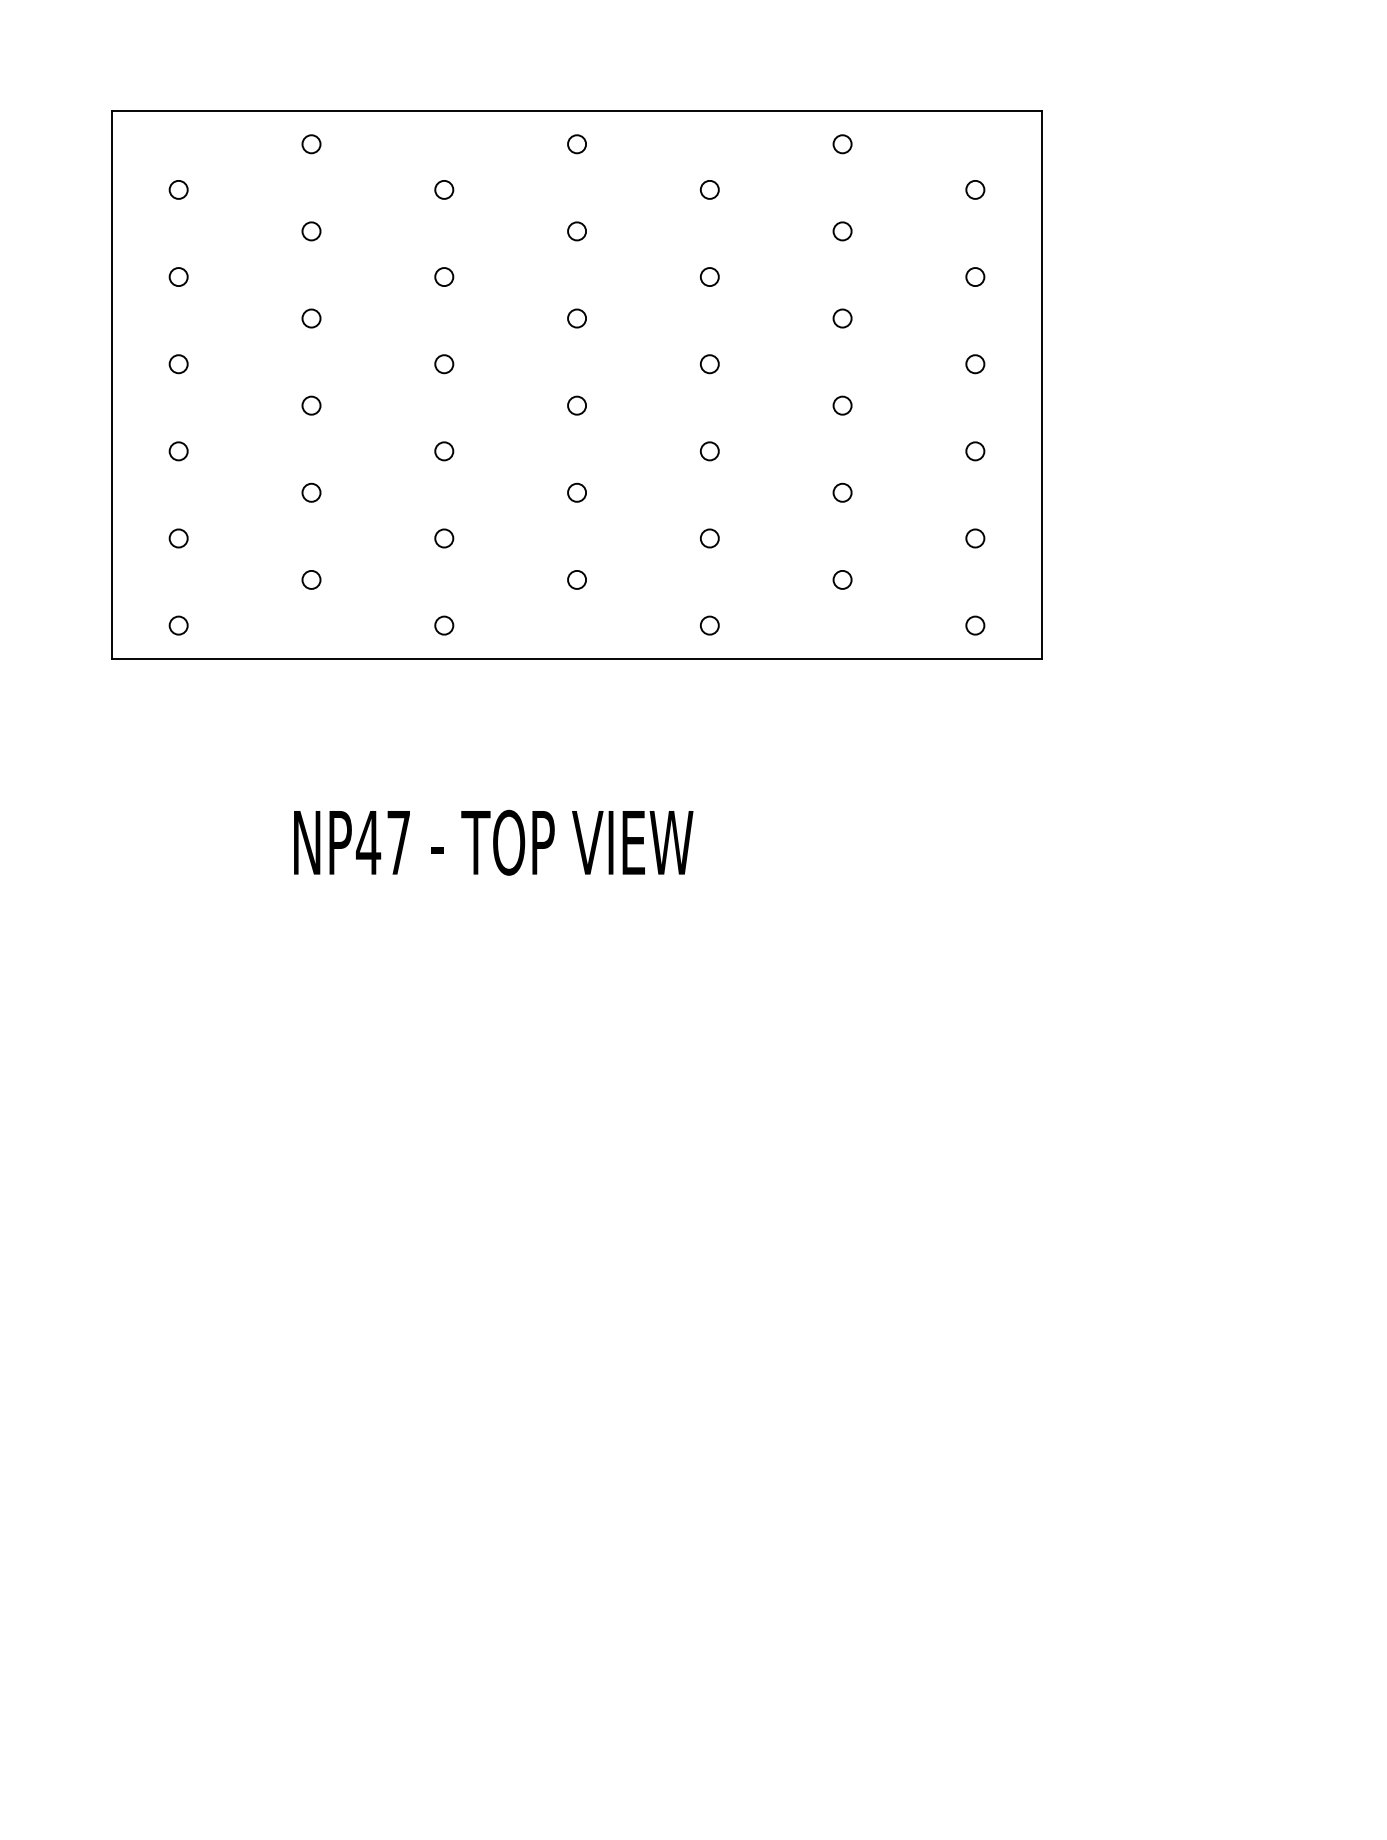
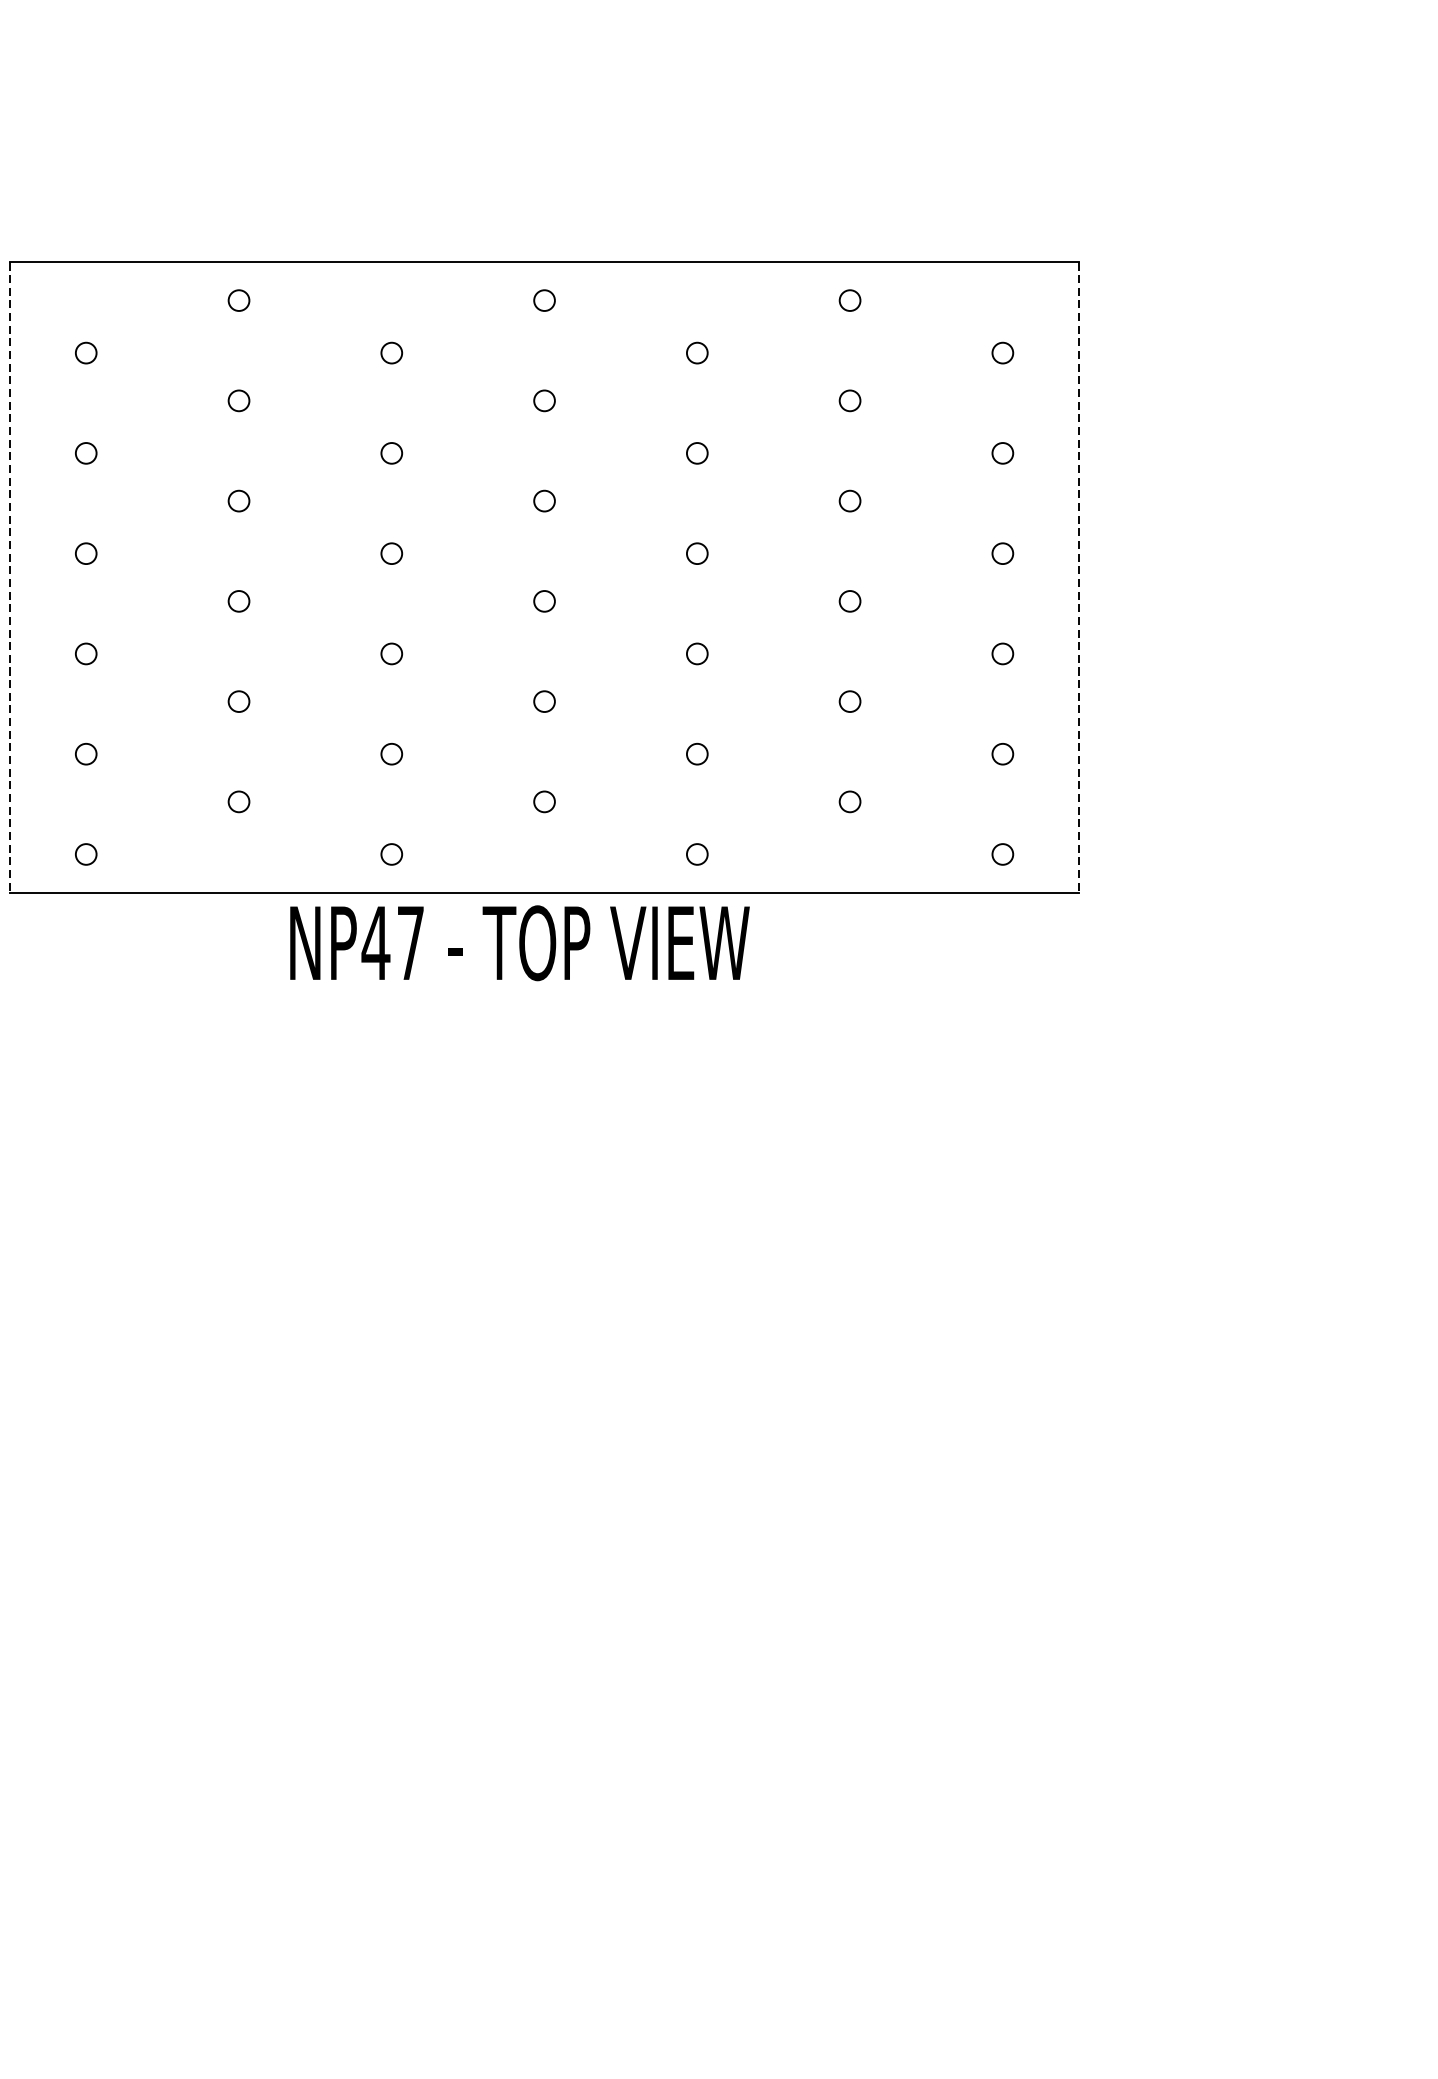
line: (112, 384) -> (10, 577), solid -> dashed
line: (1041, 384) -> (1078, 577), solid -> dashed
text: (493, 842) -> (519, 942), moved

